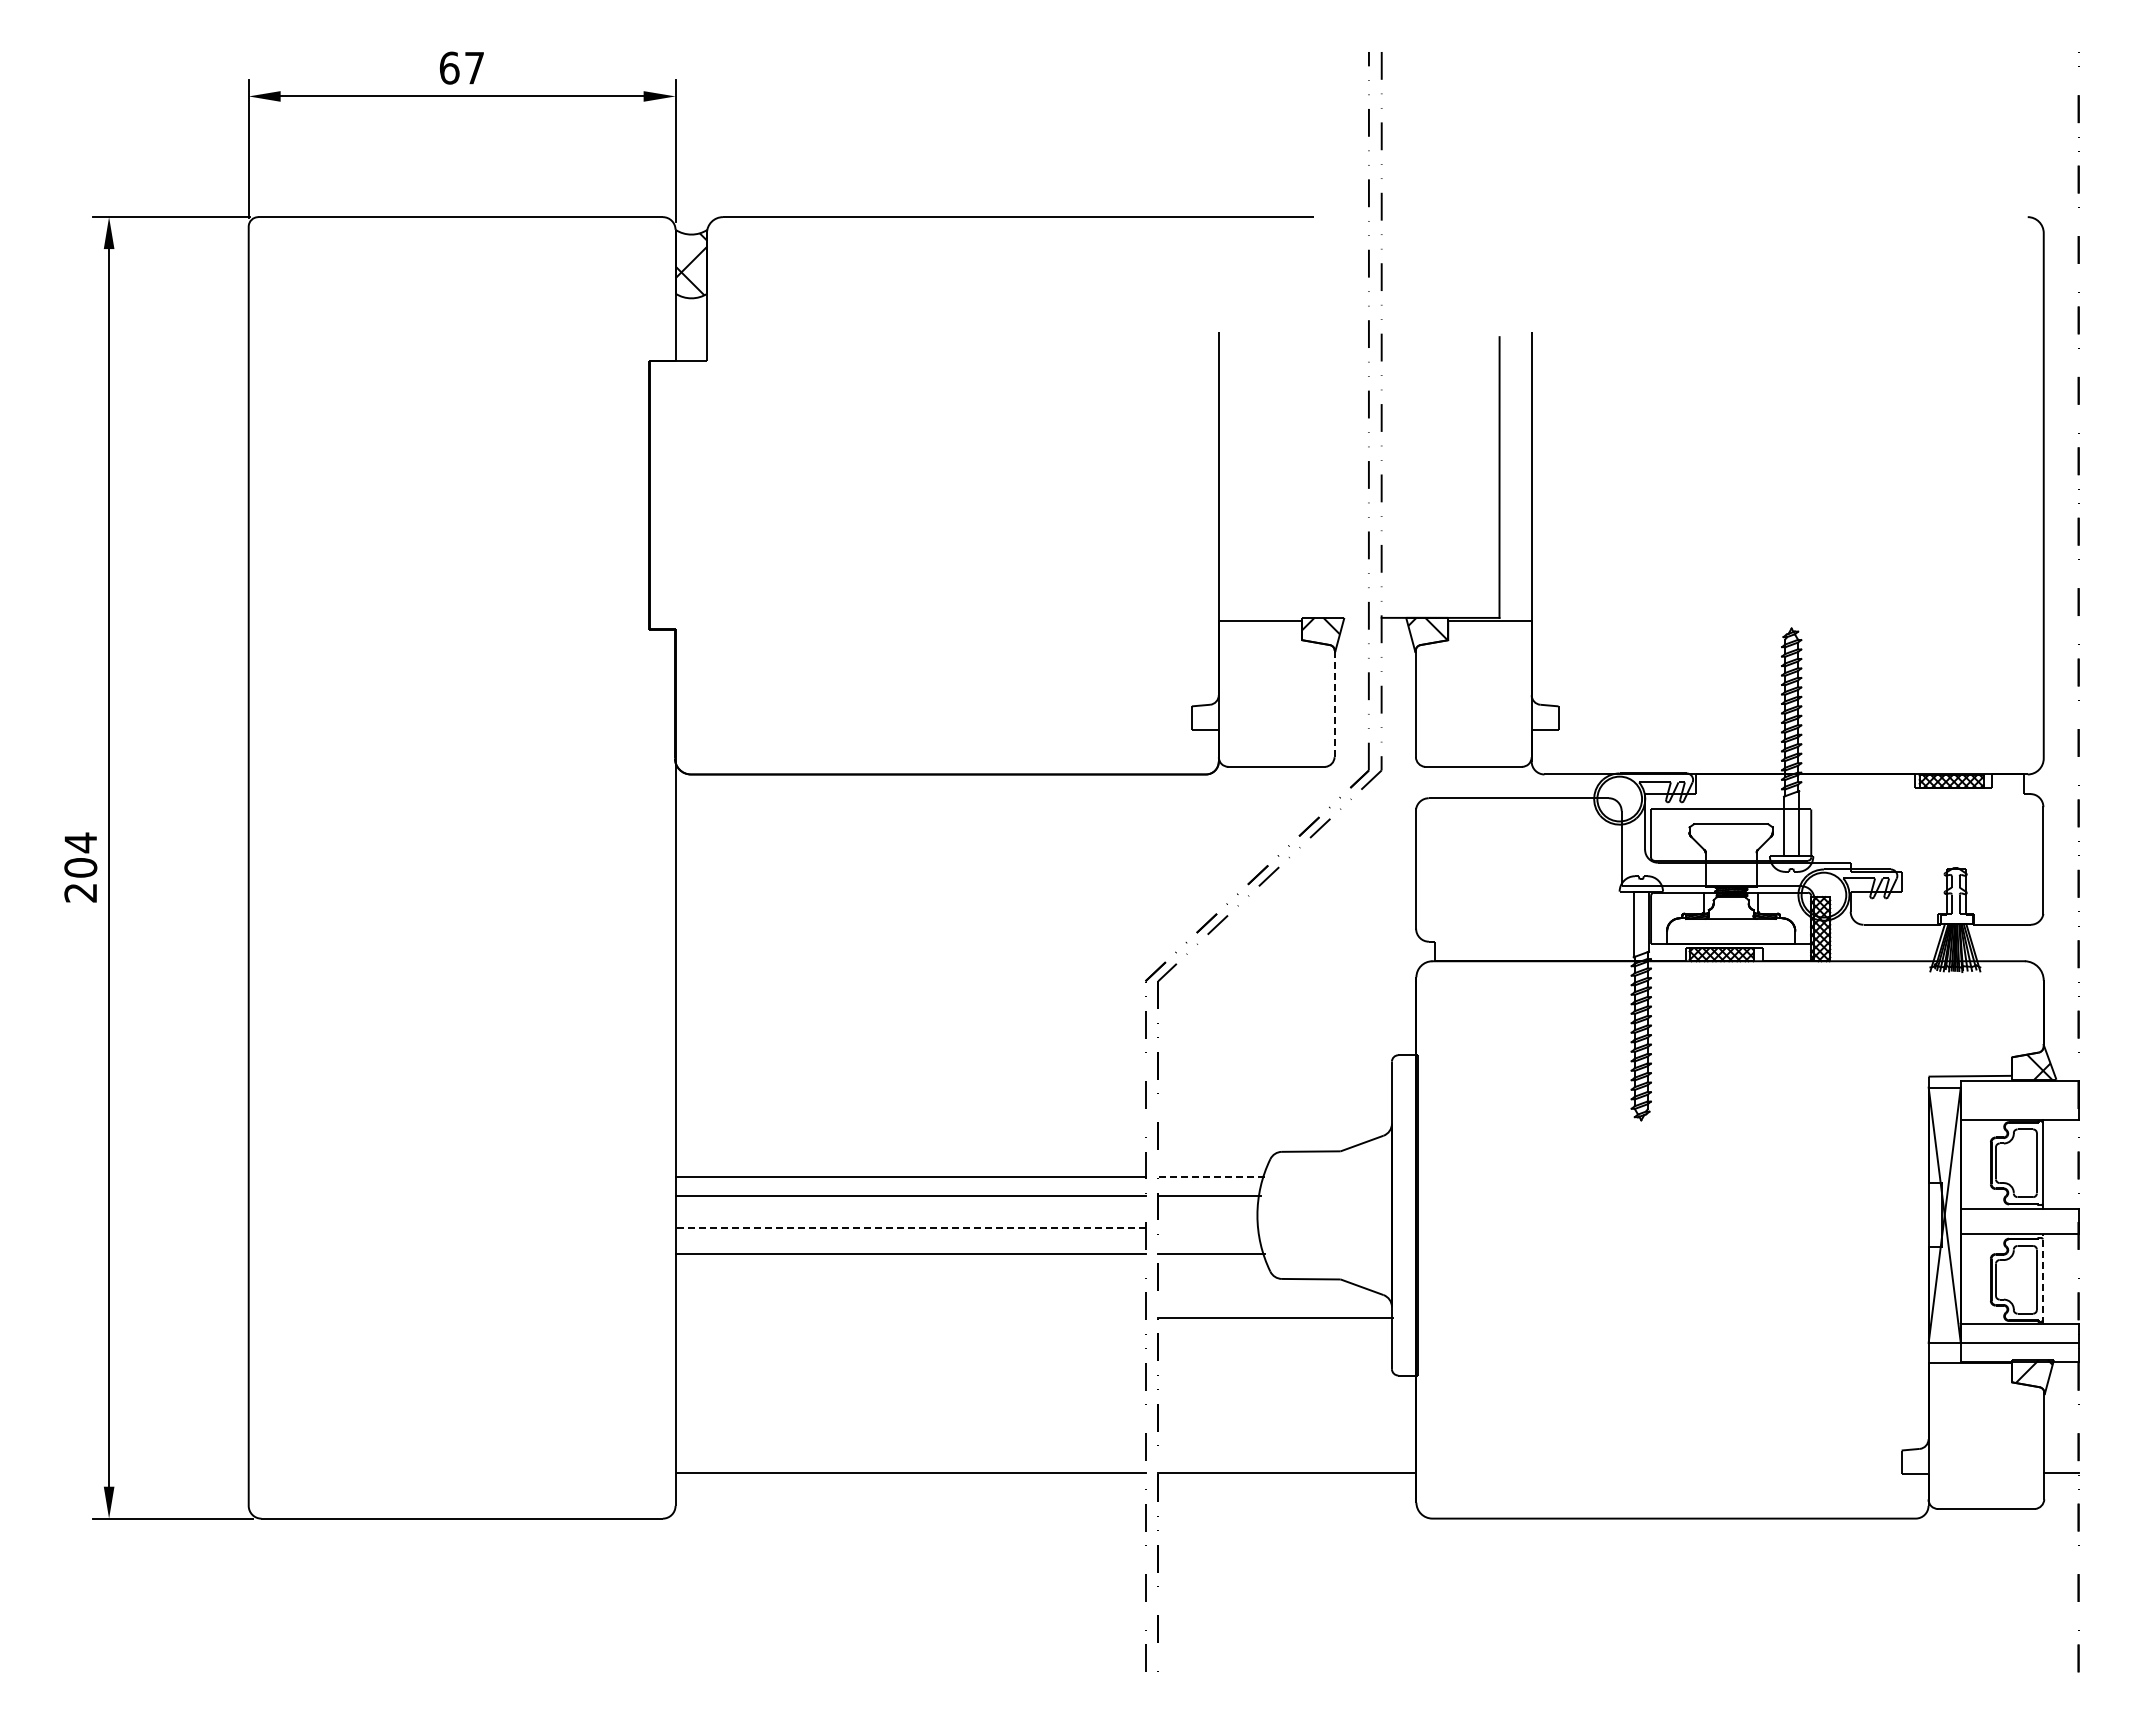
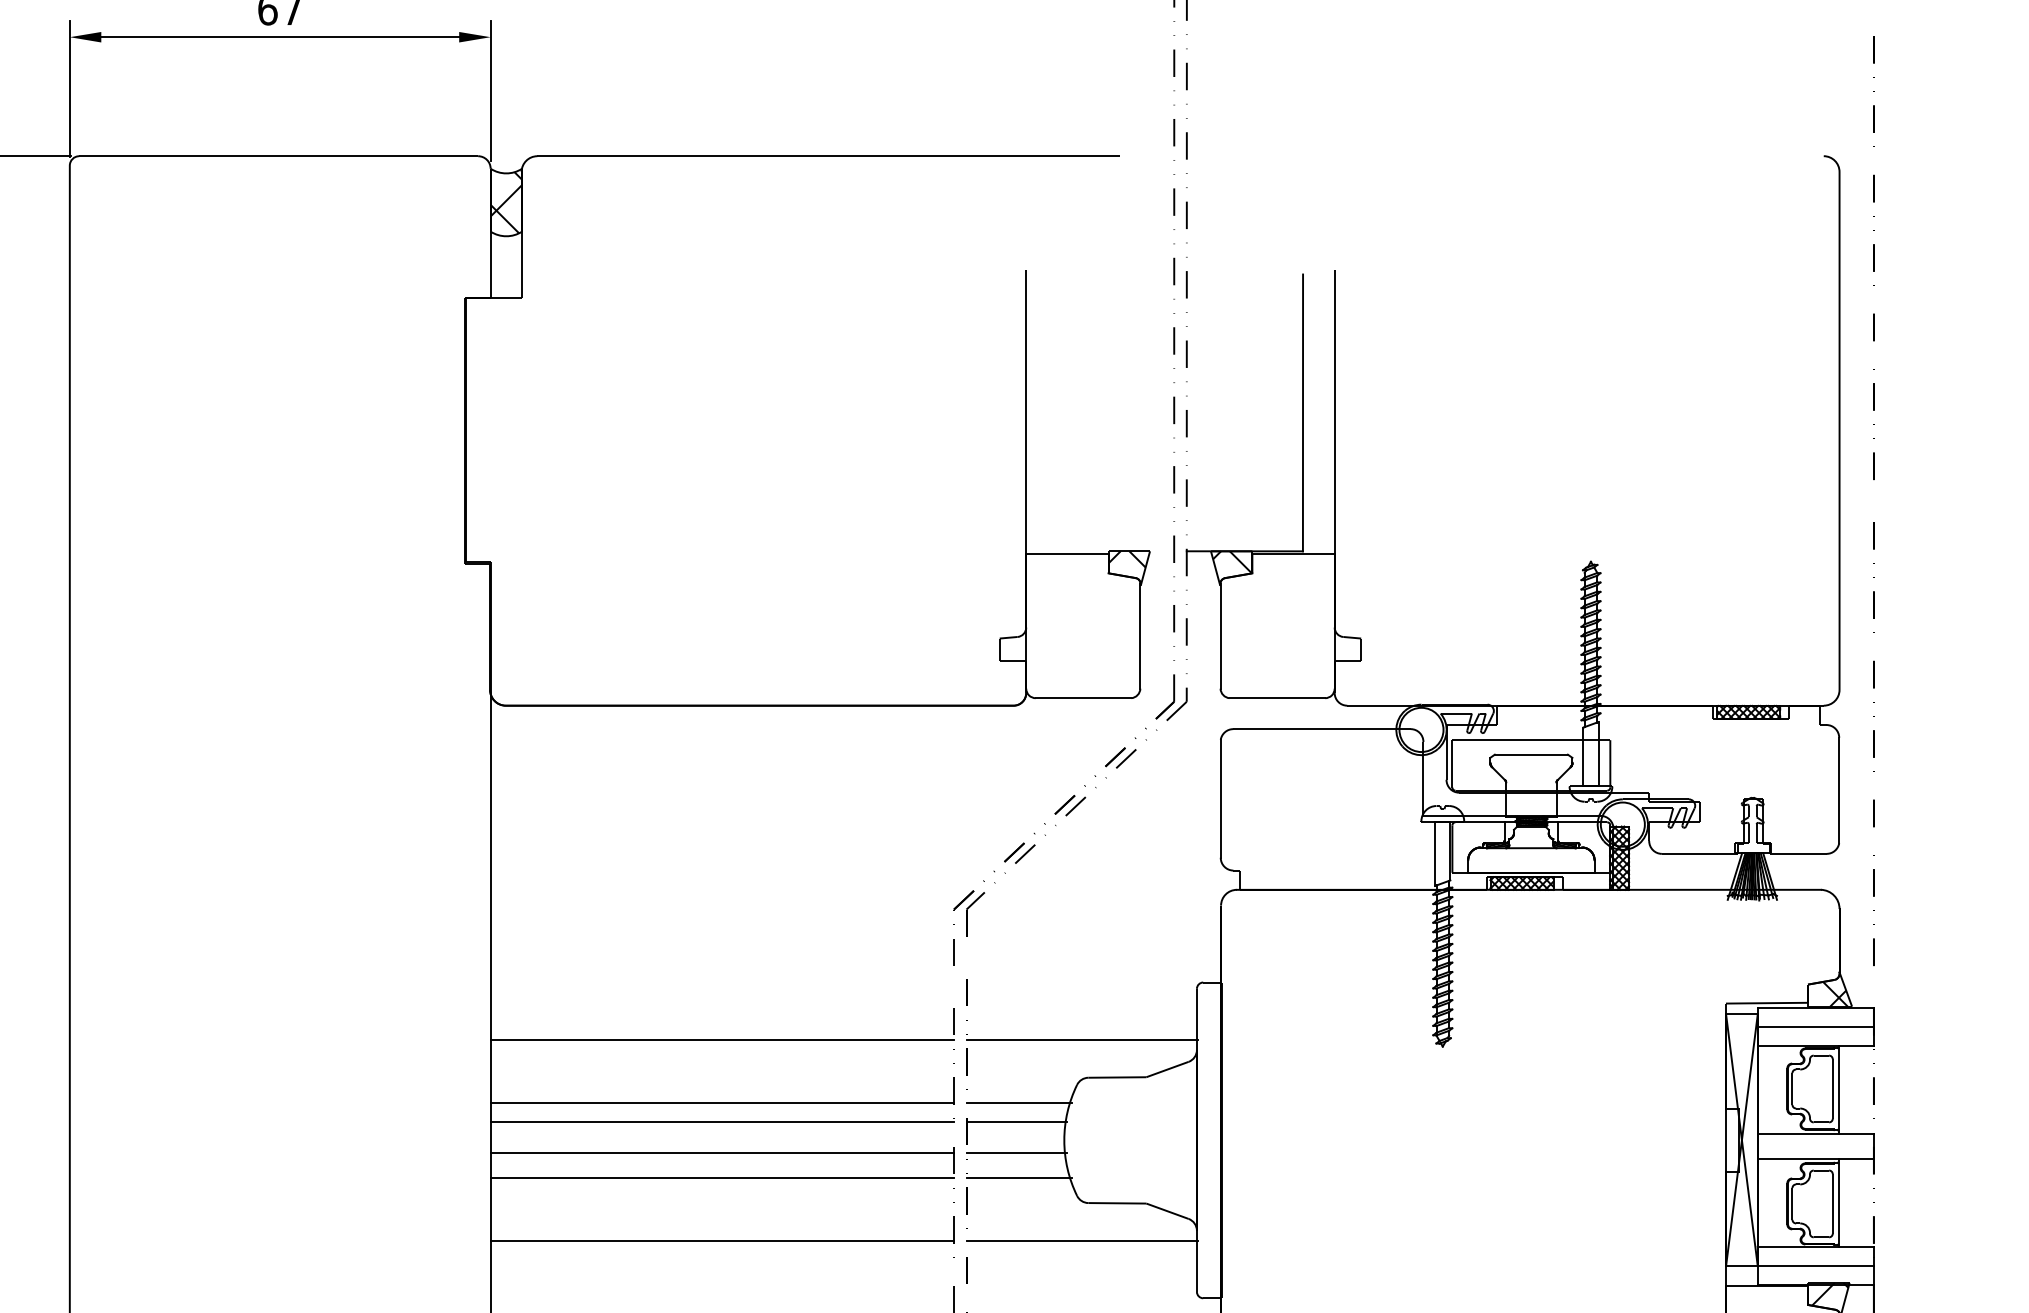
line: (1334, 704) -> (1140, 636), dashed -> solid
line: (2019, 1100) -> (1815, 1027), added
line: (910, 1113) -> (722, 1039), added
line: (1275, 1113) -> (1082, 1039), added
line: (1211, 1177) -> (1019, 1103), dashed -> solid
line: (910, 1228) -> (722, 1153), dashed -> solid
line: (1208, 1228) -> (1016, 1153), added
line: (2042, 1279) -> (1838, 1203), dashed -> solid
line: (910, 1317) -> (722, 1241), added

